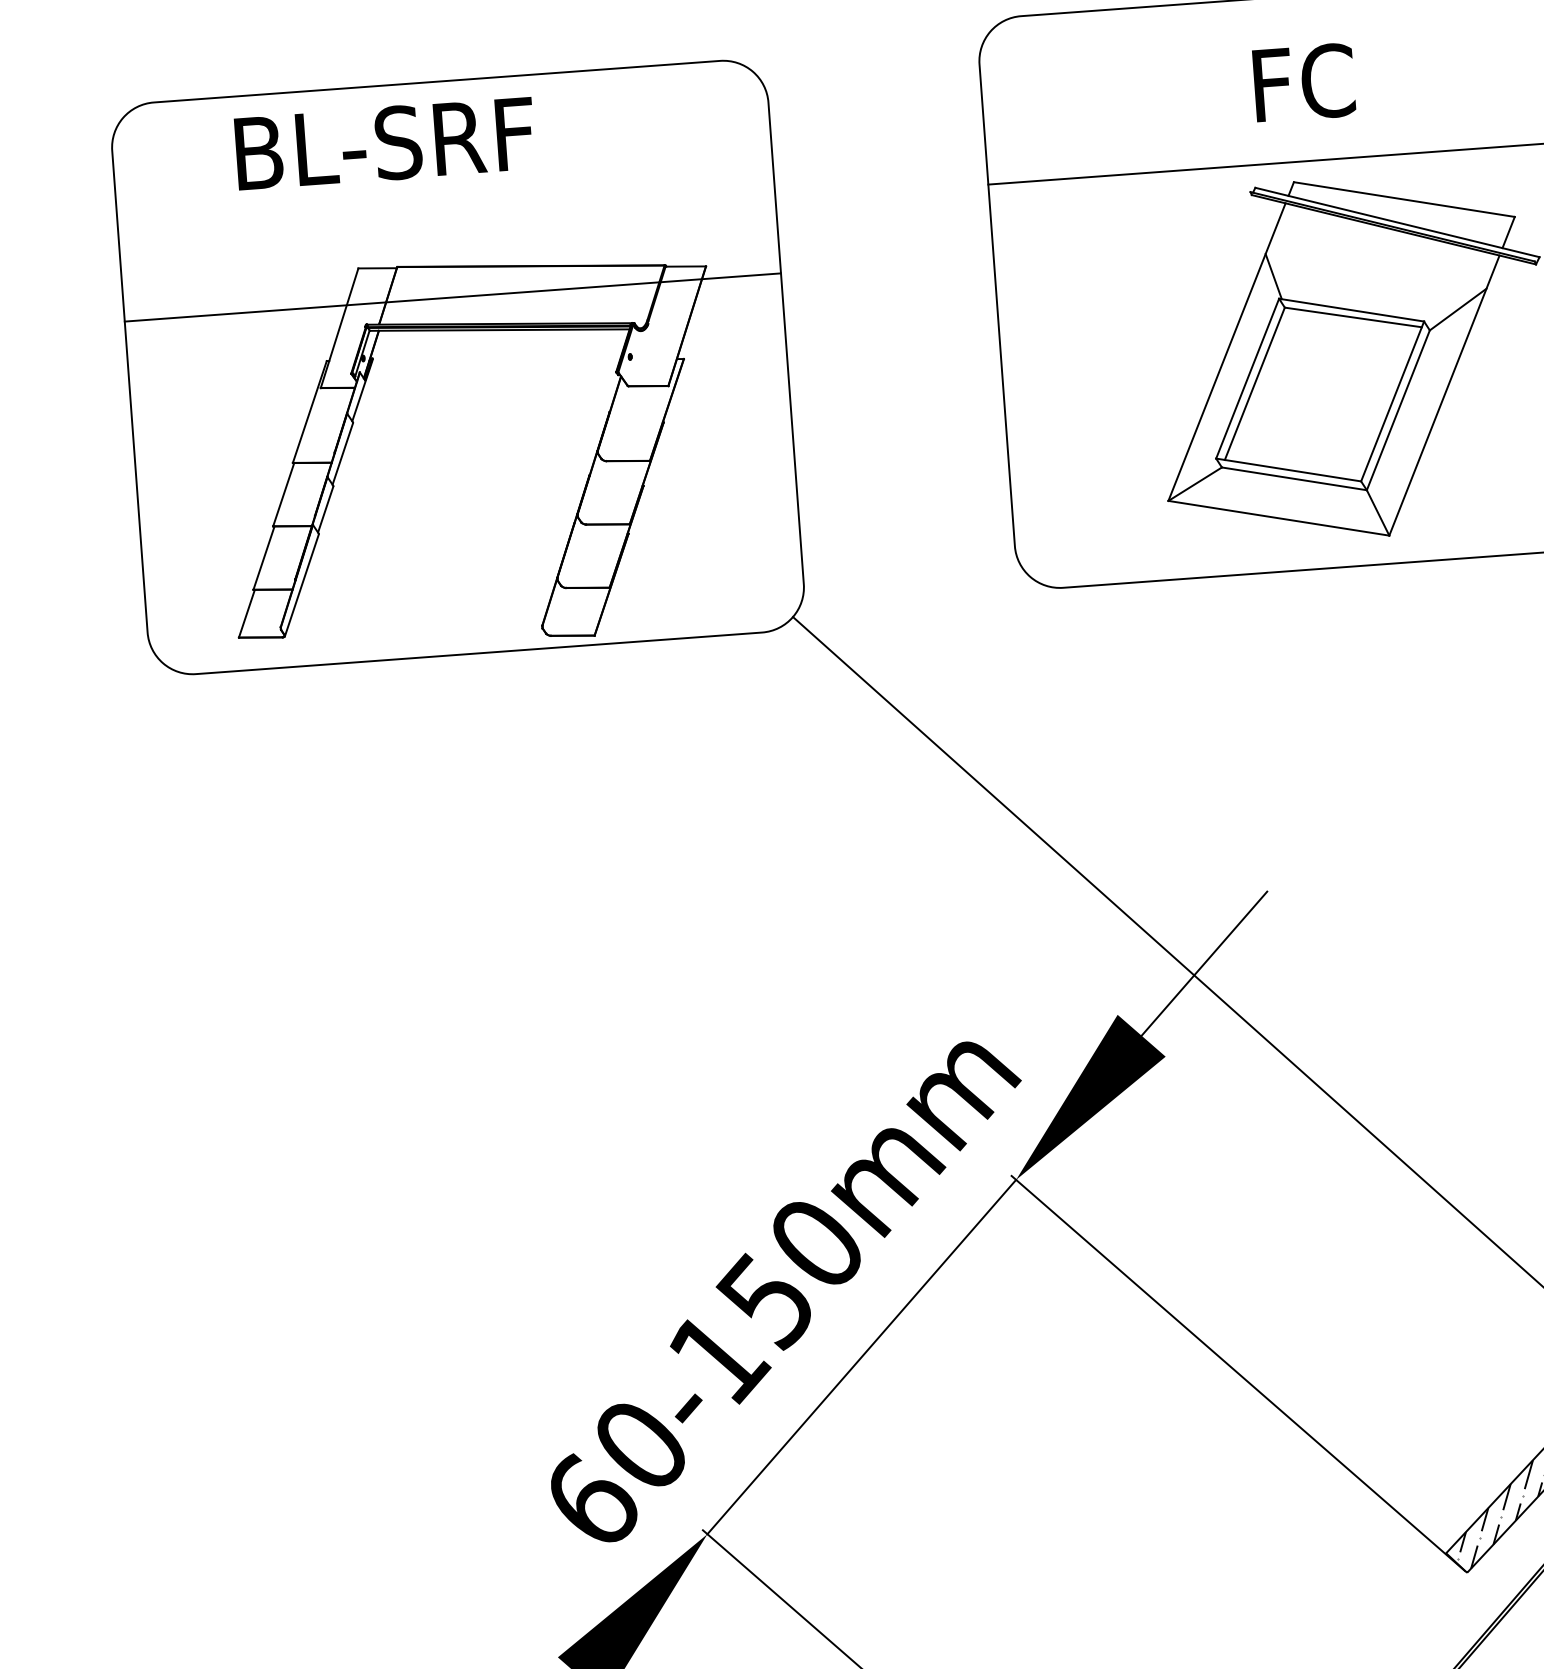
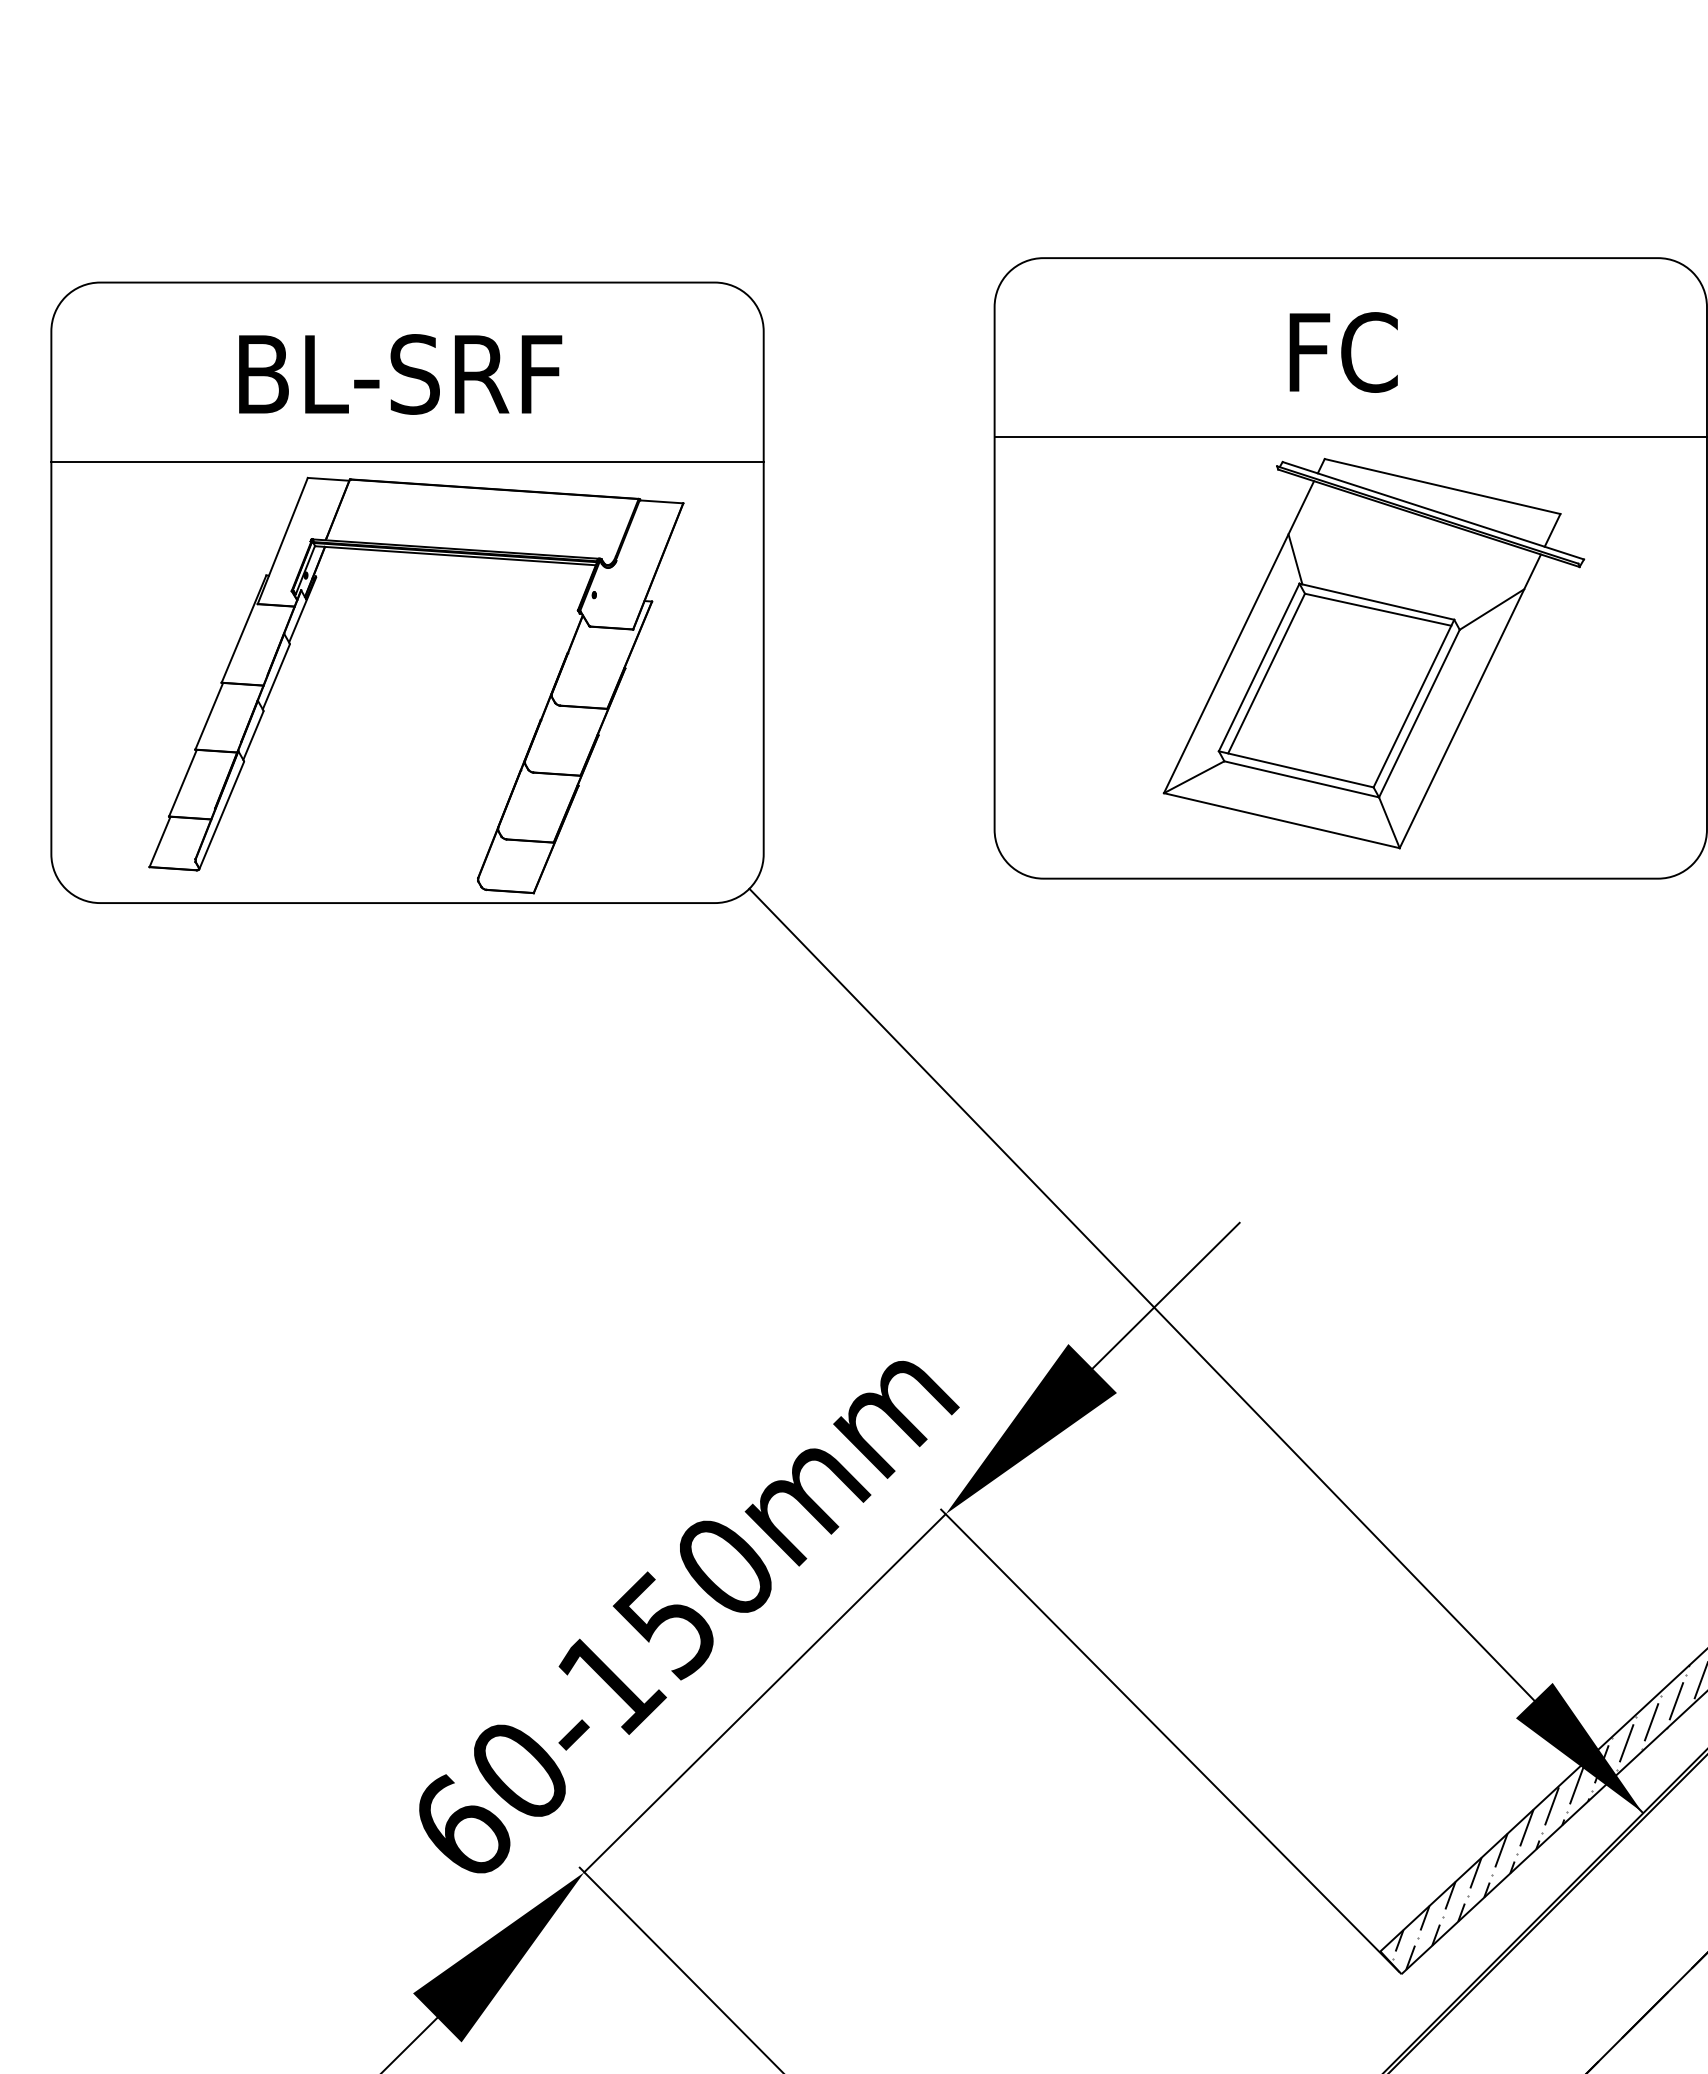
text: (385, 143) -> (400, 374), moved
line: (452, 297) -> (407, 461), moved

